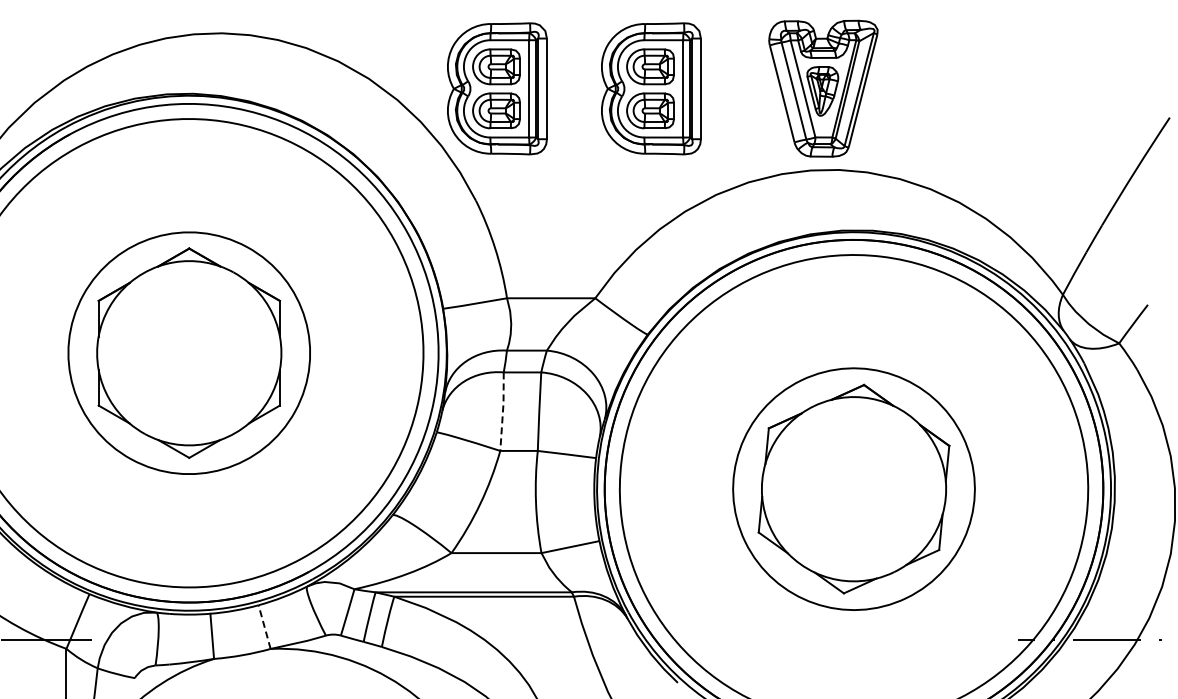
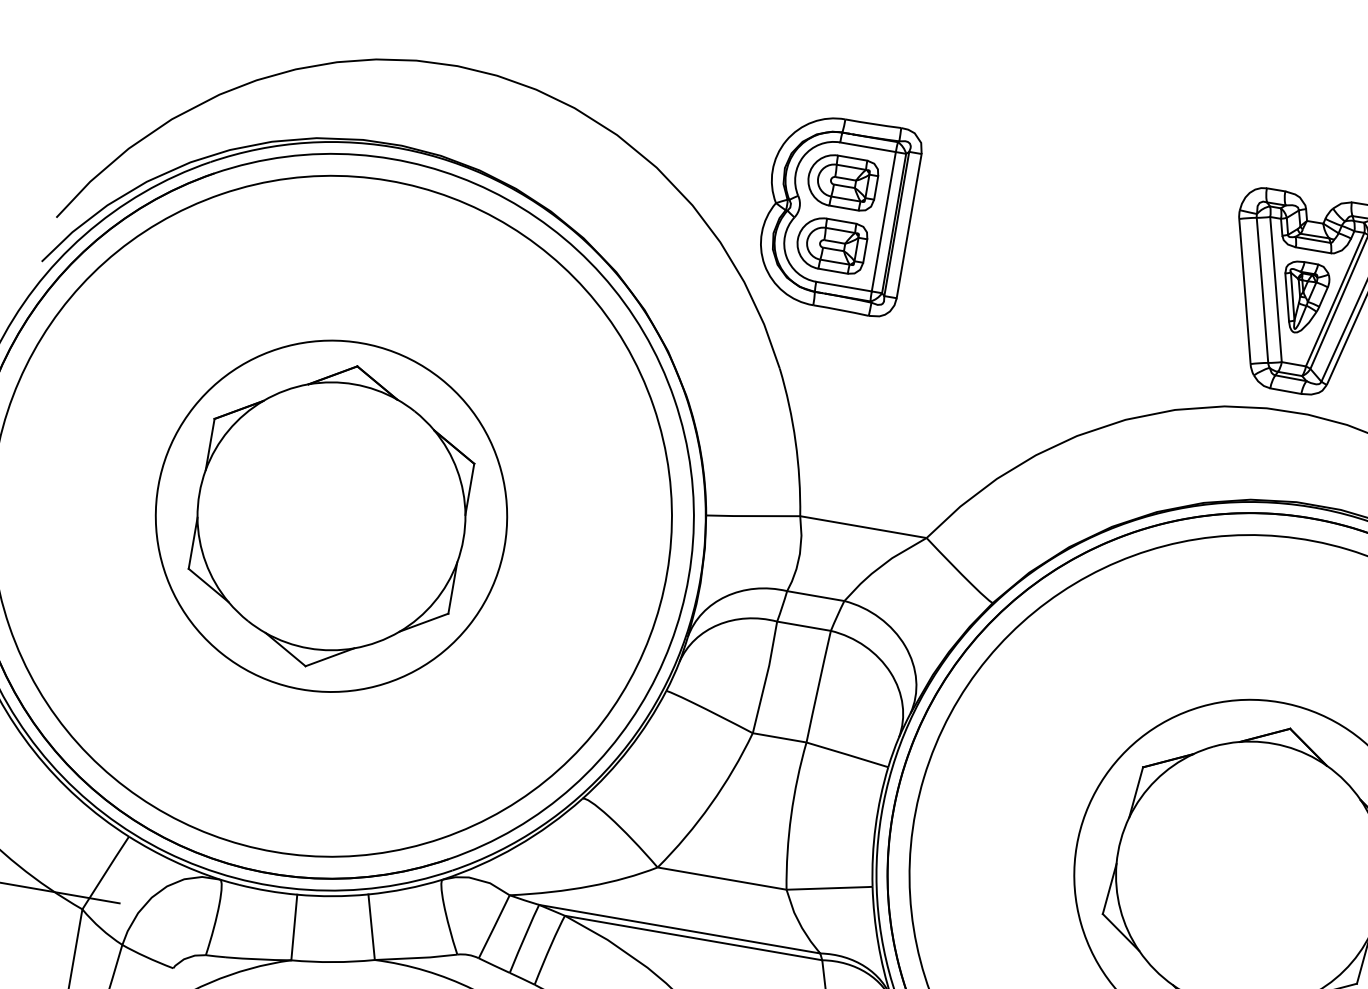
part: (651, 88) -> (1059, 251), removed
line: (503, 411) -> (767, 677), dashed -> solid
line: (264, 627) -> (371, 927), dashed -> solid

